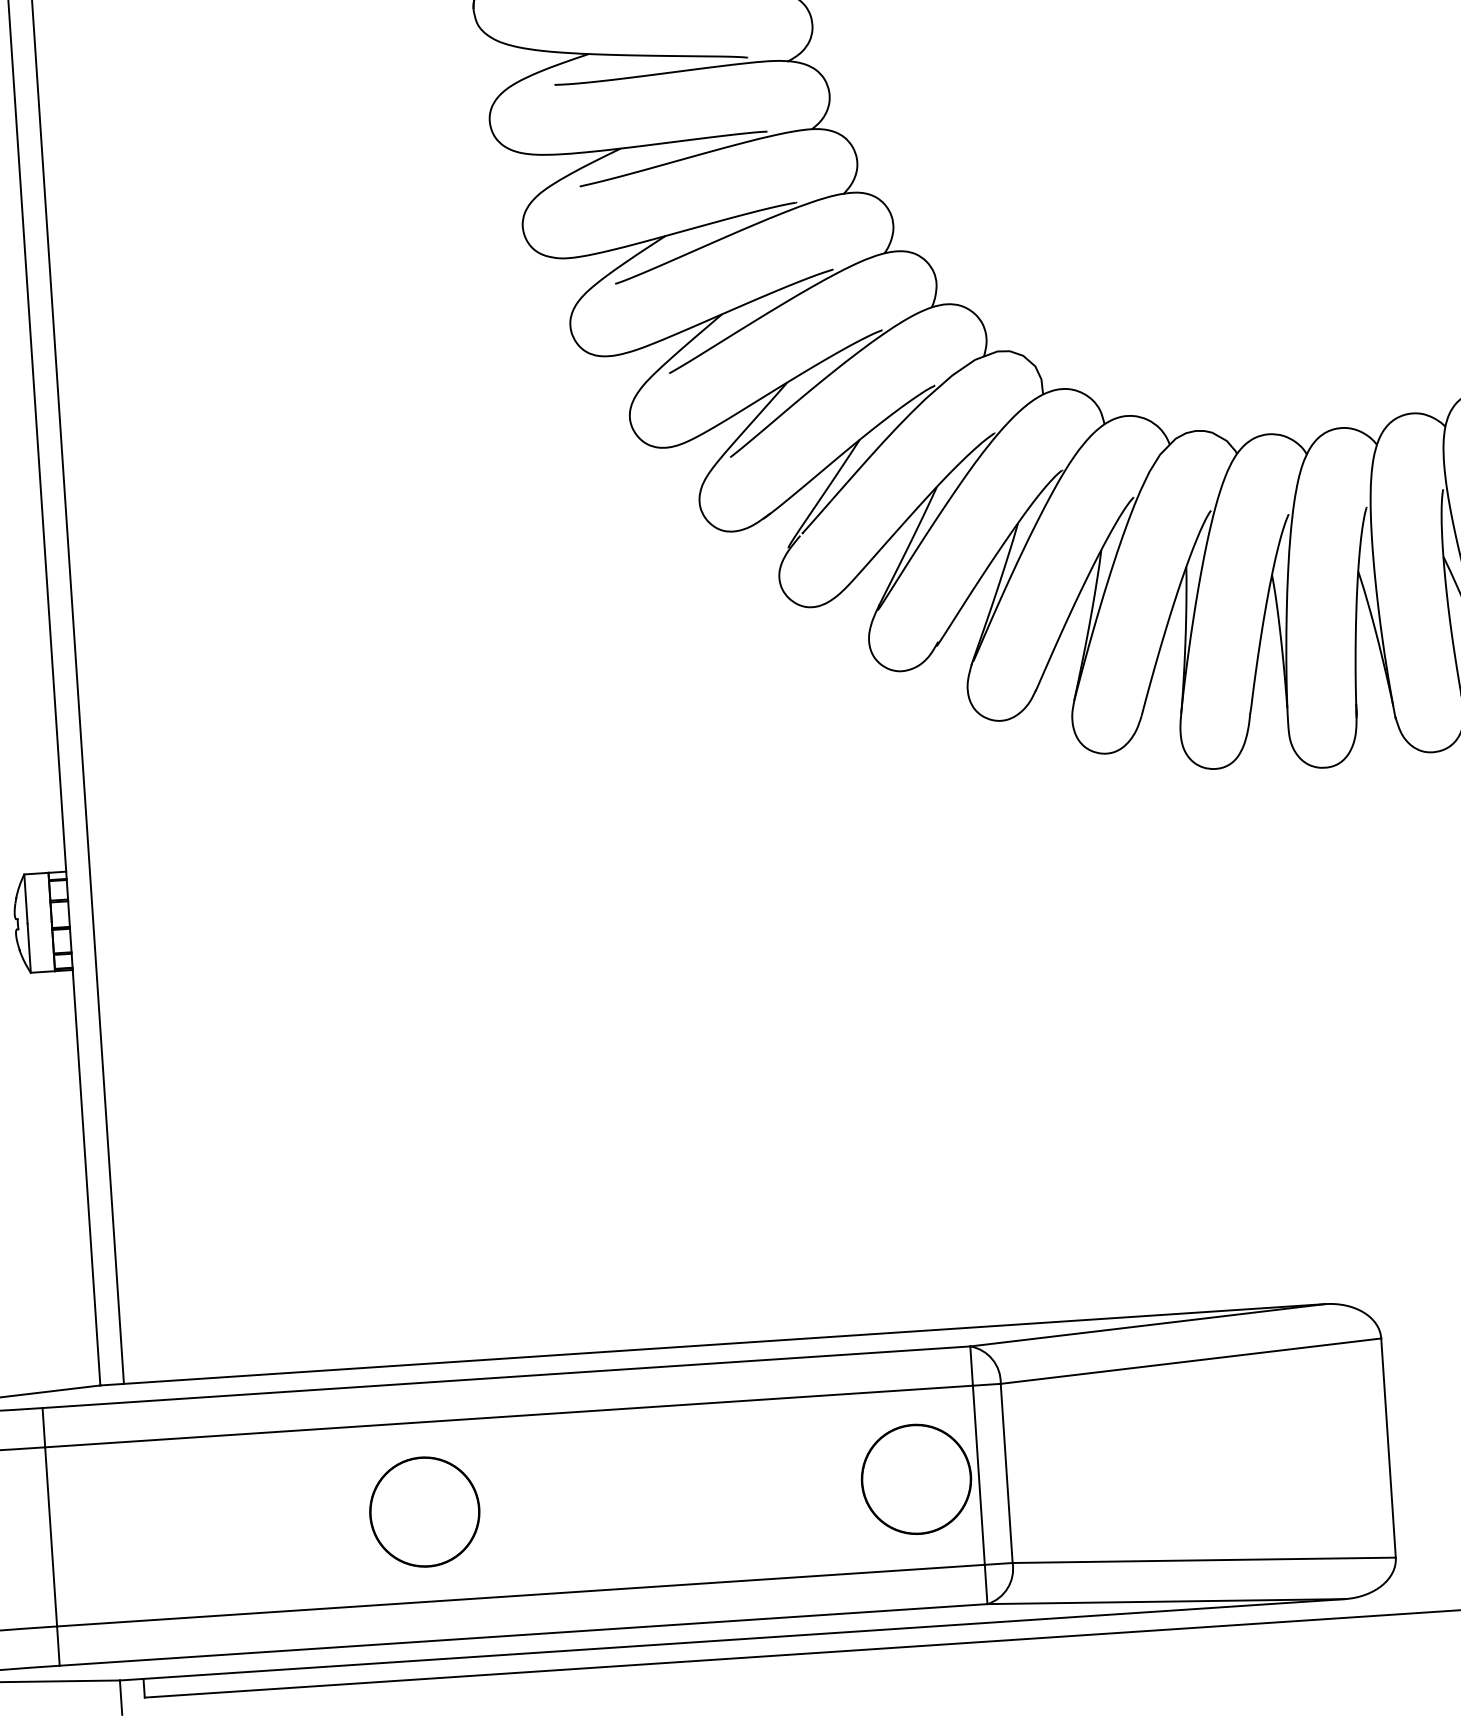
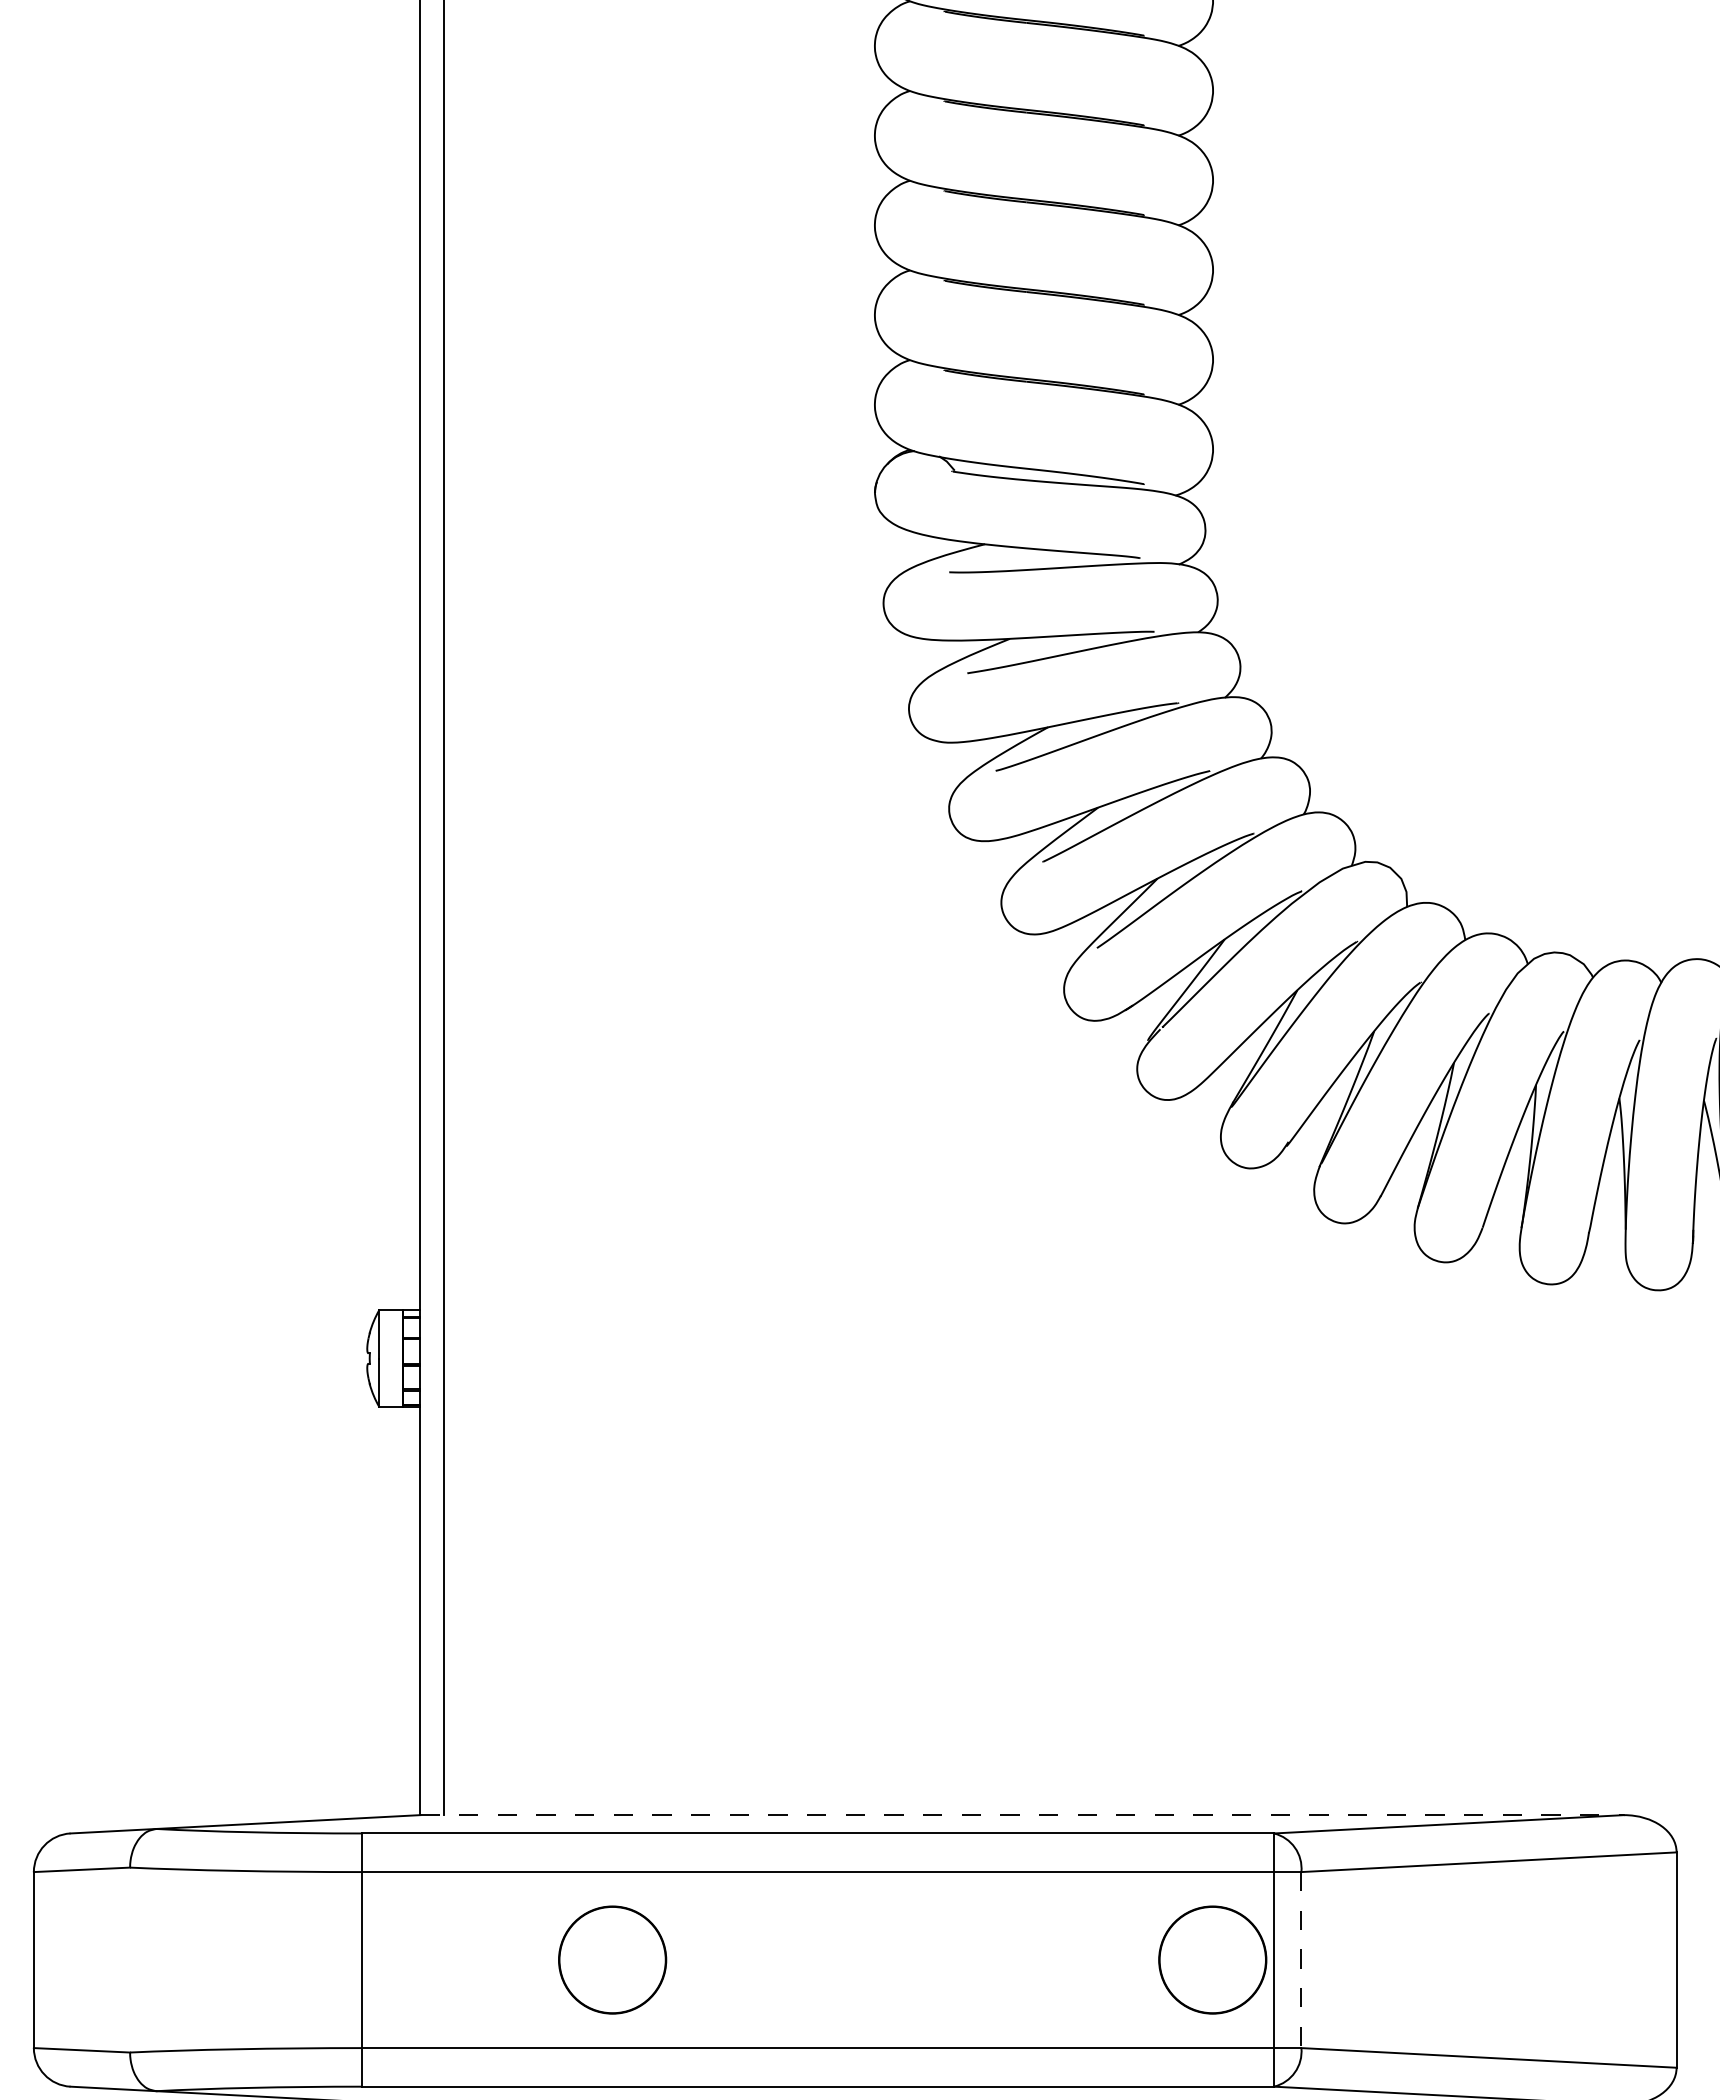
line: (713, 1345) -> (1022, 1815), solid -> dashed
line: (1006, 1473) -> (1301, 1960), solid -> dashed
circle: (424, 1511) -> (612, 1959), moved

